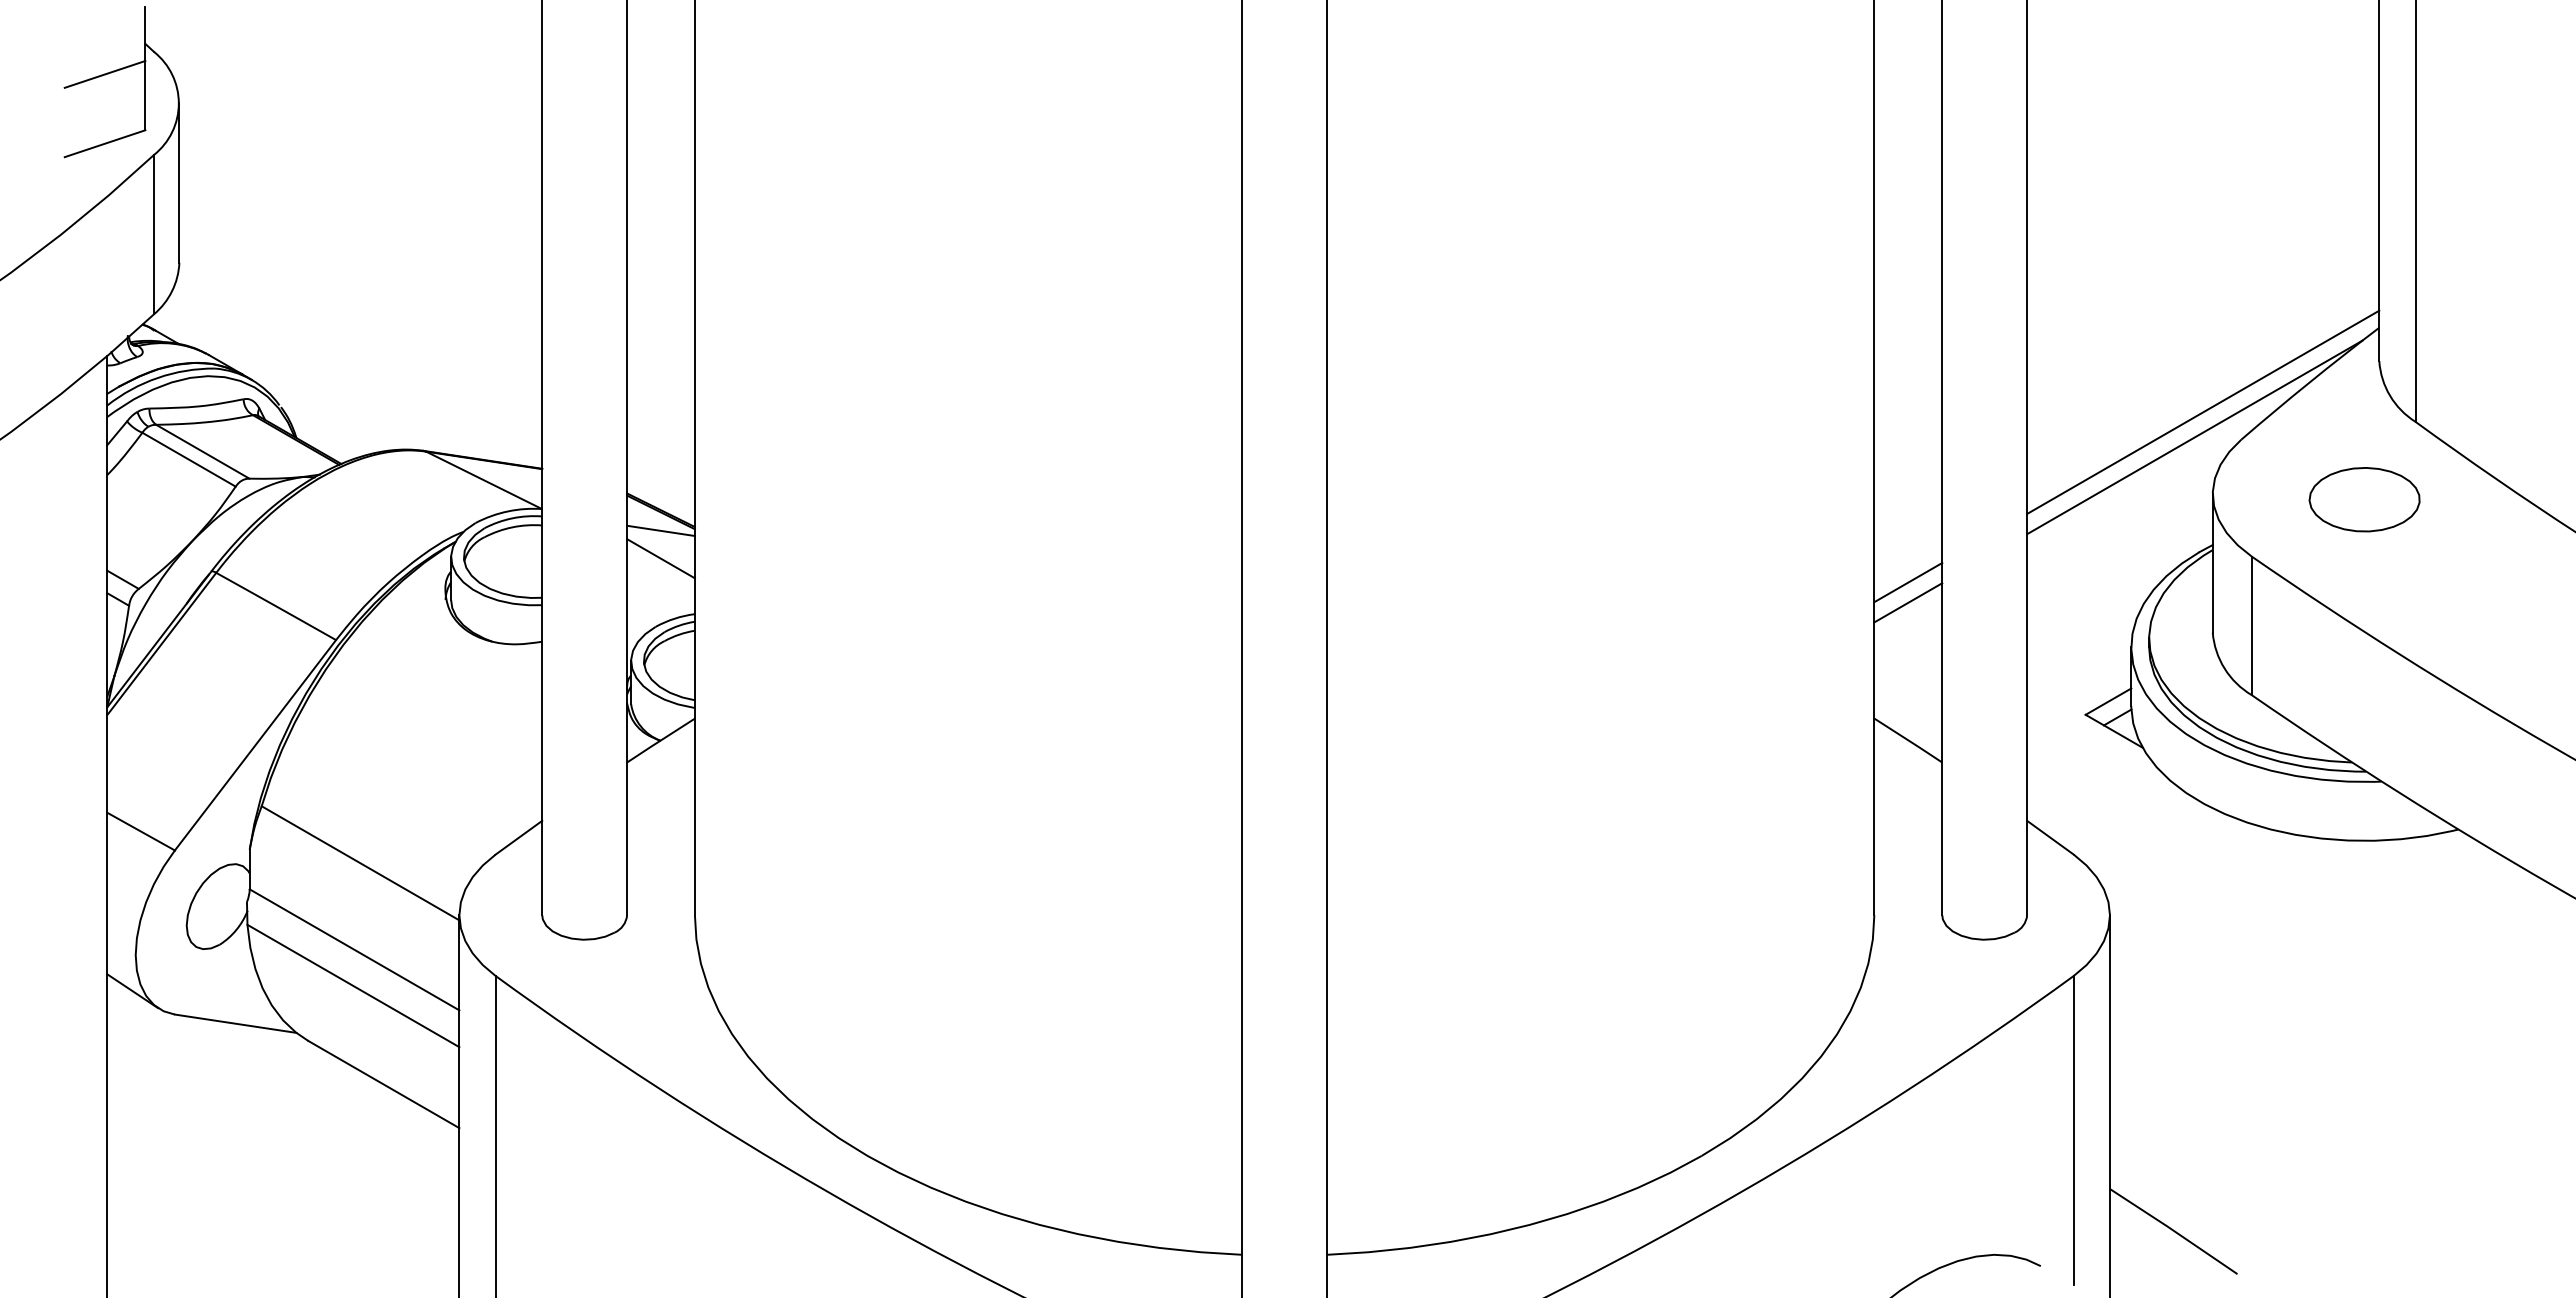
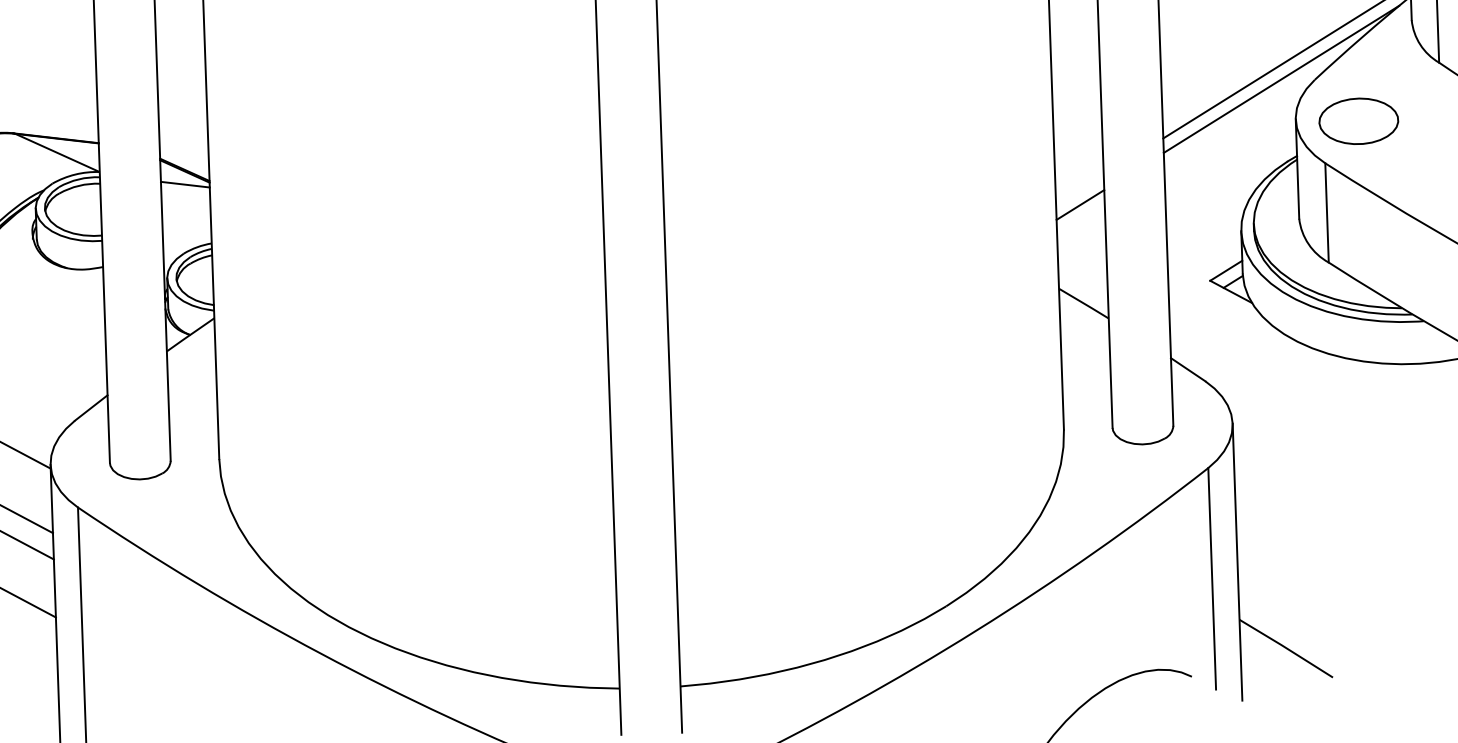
part: (2364, 499) -> (1358, 121), moved
line: (660, 558) -> (185, 204), removed
line: (1908, 582) -> (1080, 190), removed

